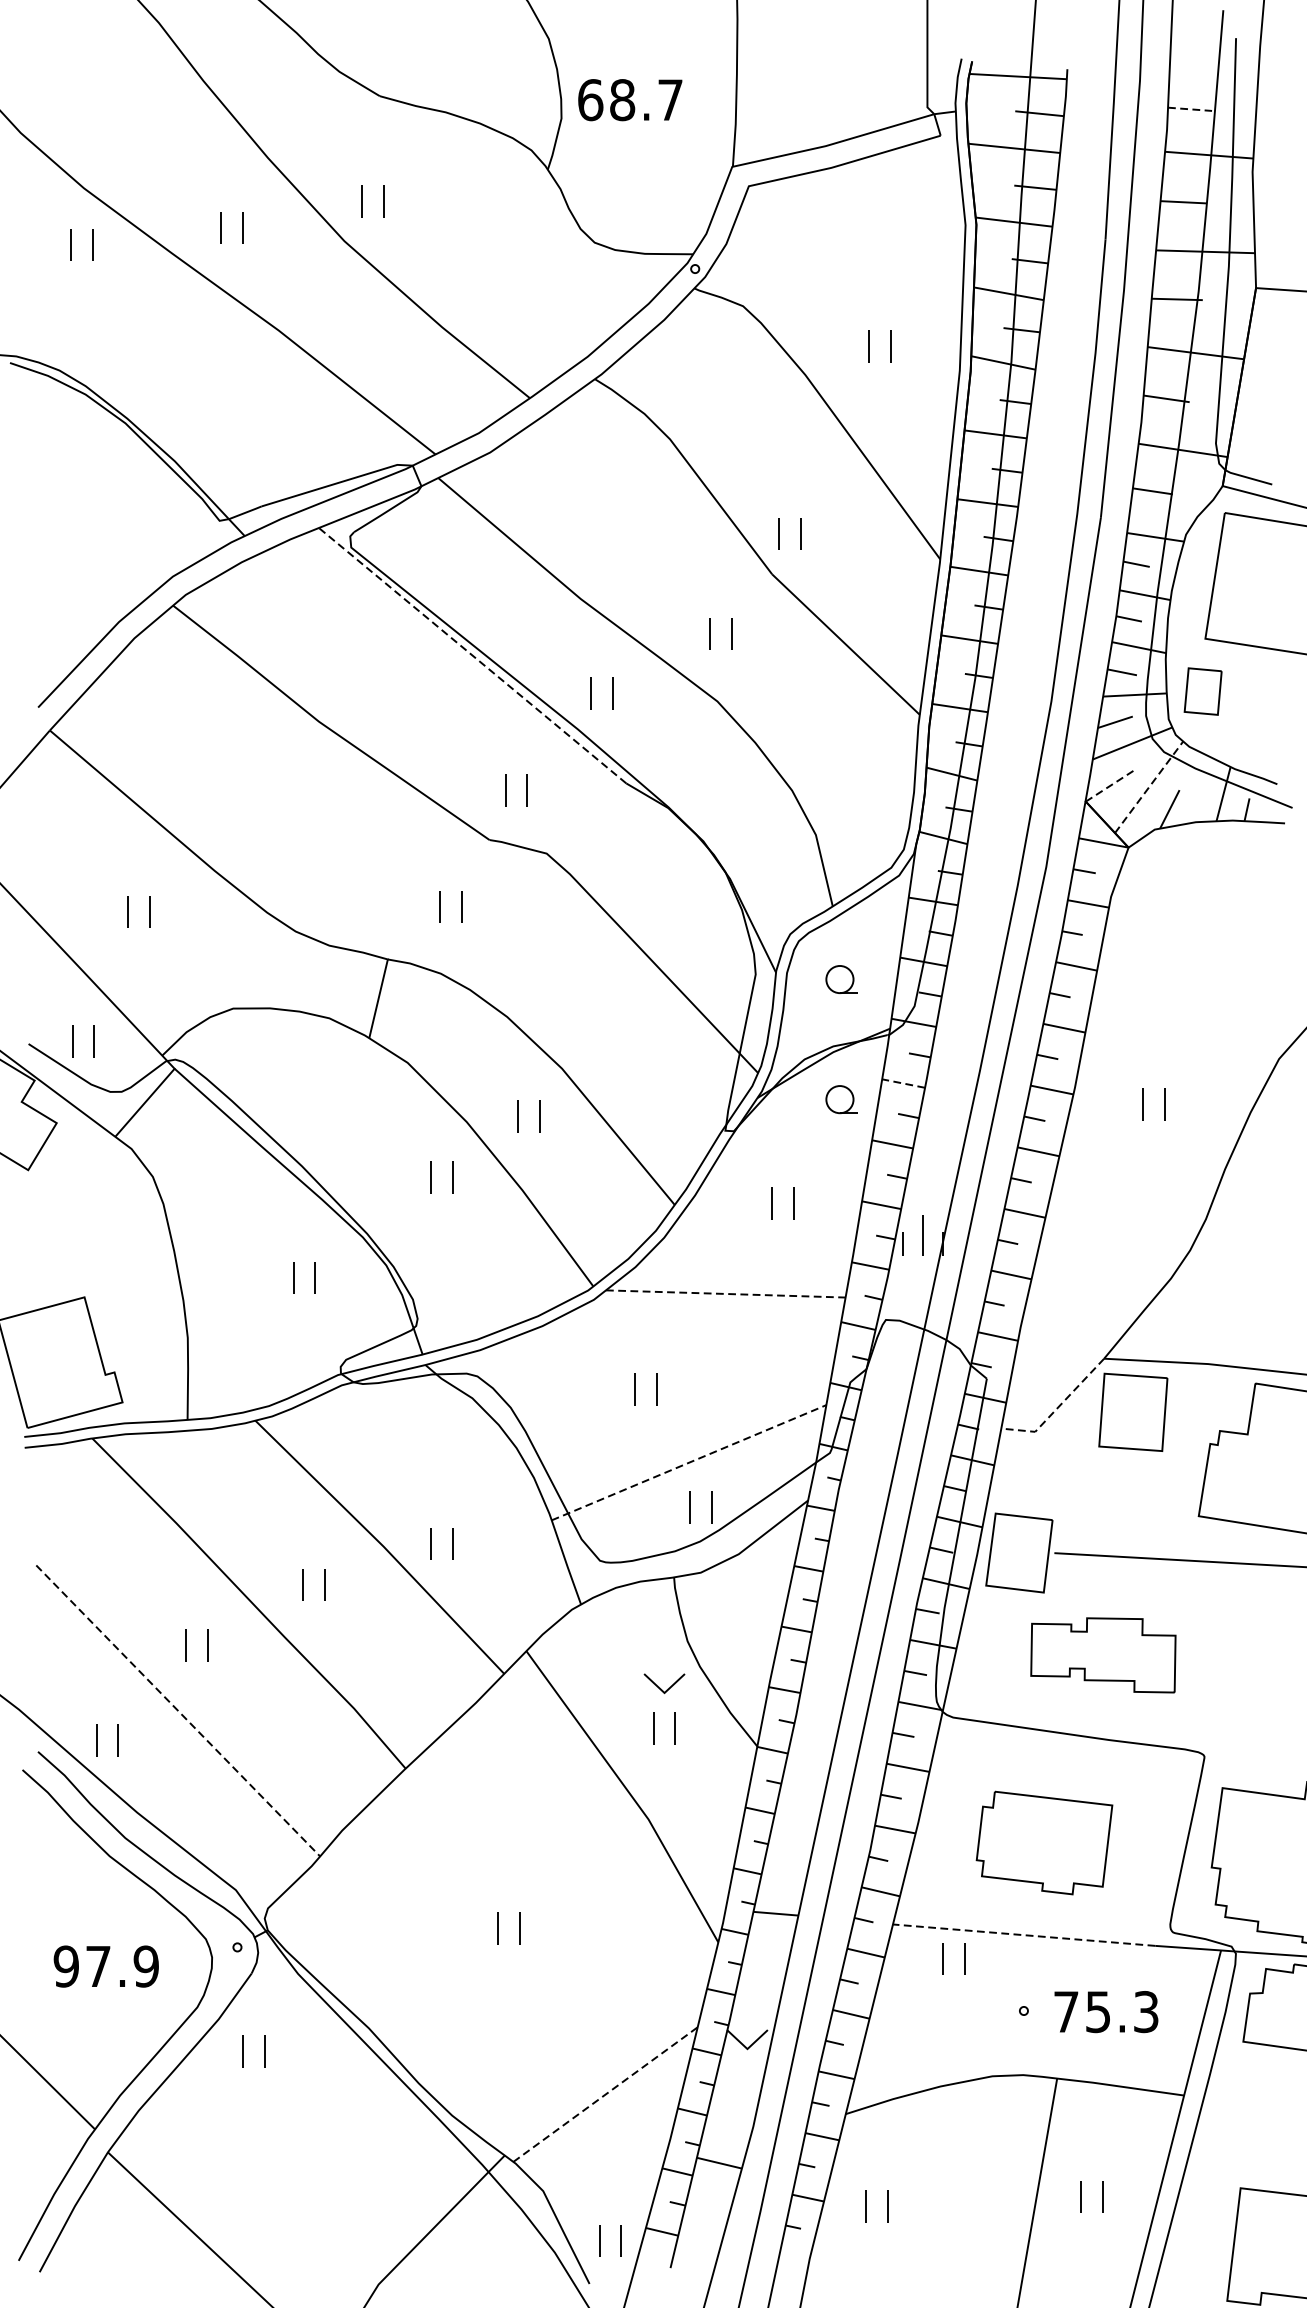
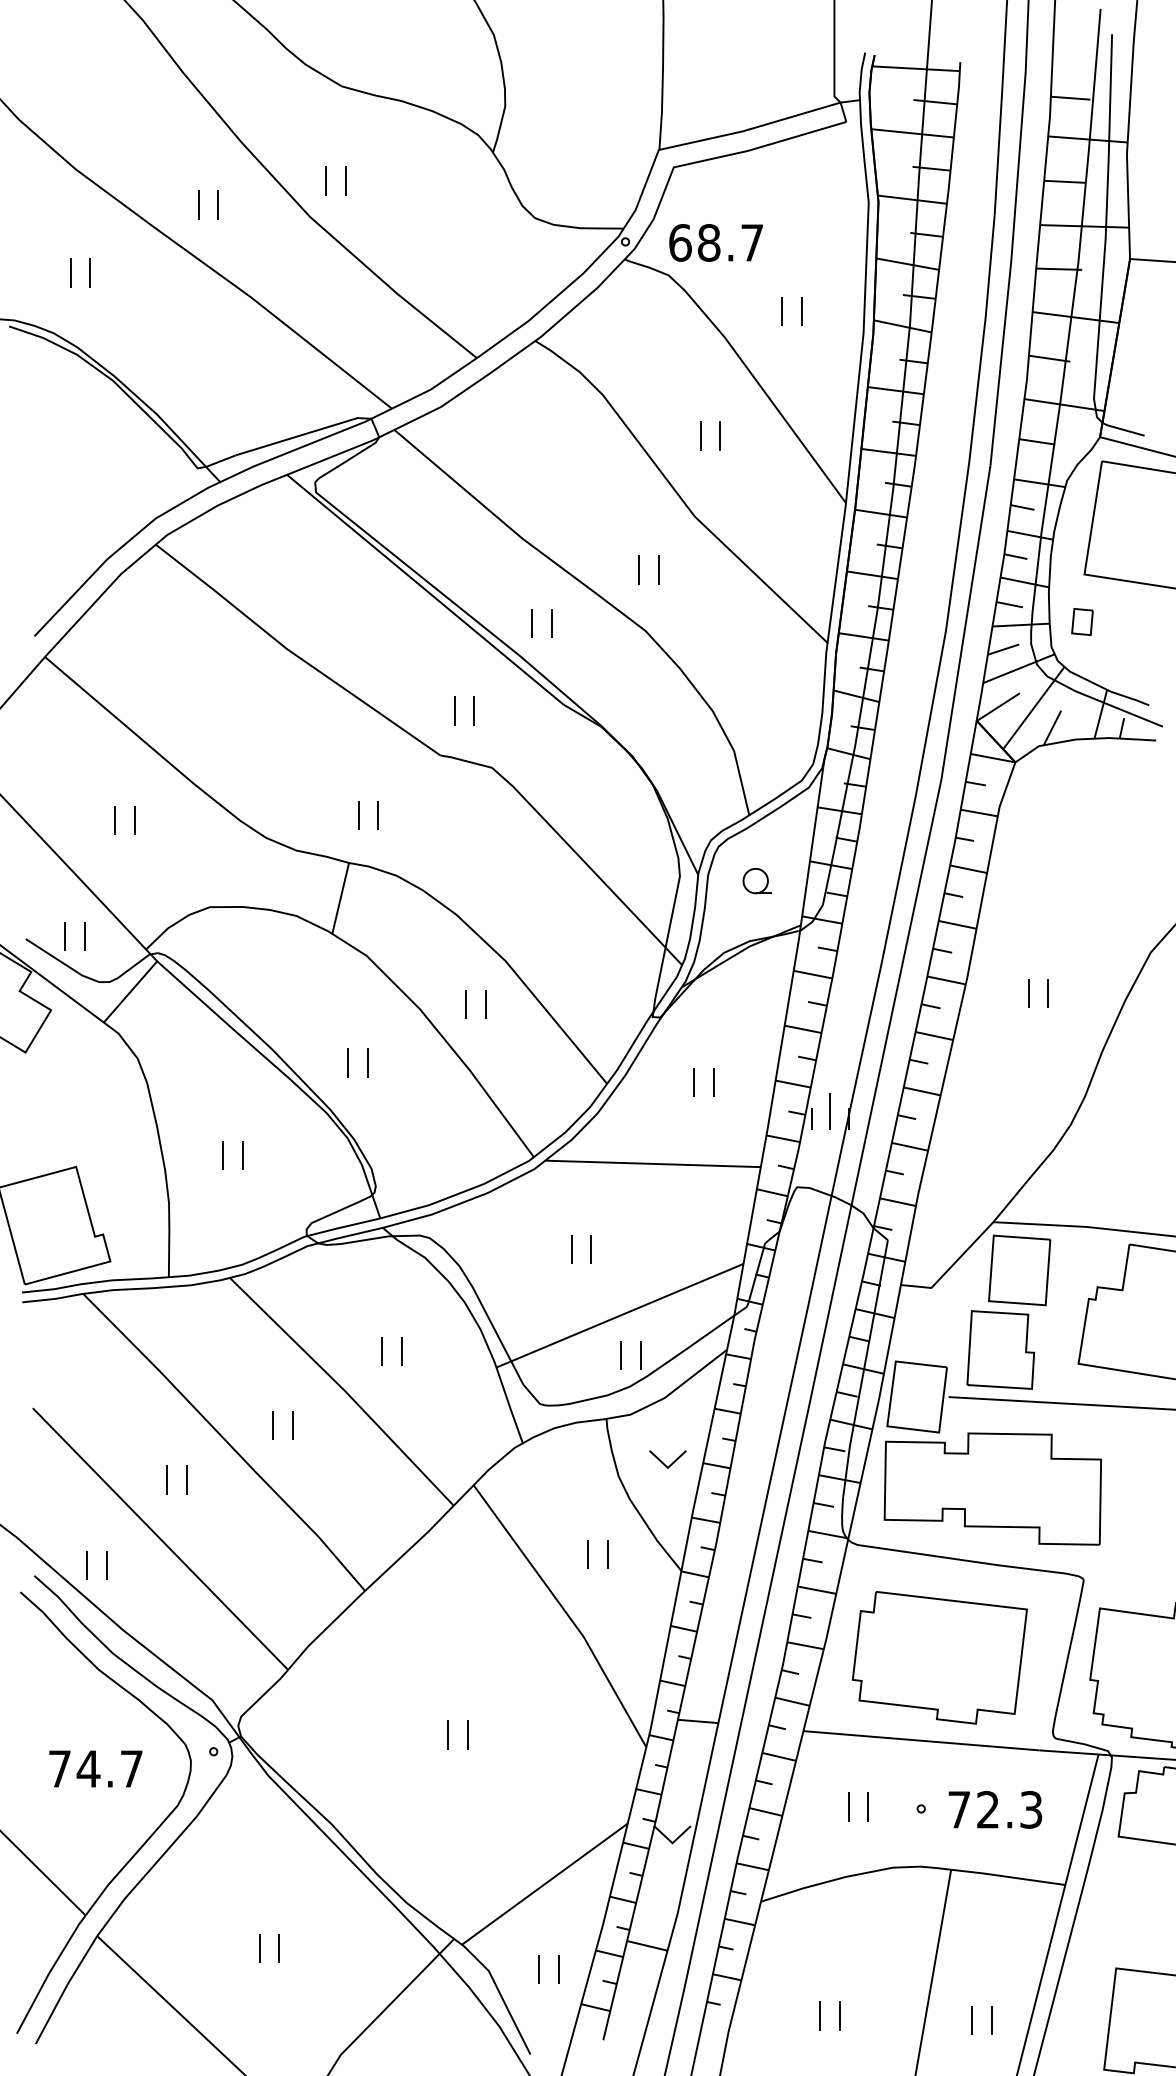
text: (629, 99) -> (715, 242), moved
line: (1189, 109) -> (1070, 98), dashed -> solid
part: (71, 244) -> (71, 272), moved
part: (779, 533) -> (701, 435), moved
line: (471, 655) -> (424, 589), dashed -> solid
part: (1203, 691) -> (1082, 621), size x0.62
line: (1109, 786) -> (998, 707), dashed -> solid
line: (1149, 786) -> (1034, 707), dashed -> solid
part: (440, 906) -> (359, 815), moved
line: (904, 1083) -> (813, 974), dashed -> solid
part: (840, 1100) -> (756, 989), removed
part: (431, 1176) -> (348, 1062), moved
part: (293, 1277) -> (223, 1155), moved
line: (726, 1293) -> (653, 1163), dashed -> solid
line: (1057, 1409) -> (951, 1267), dashed -> solid
line: (688, 1462) -> (619, 1315), dashed -> solid
part: (1112, 1500) -> (1000, 1349), added
part: (431, 1543) -> (382, 1351), moved
part: (1103, 1654) -> (992, 1488), size x1.67
part: (664, 1683) -> (667, 1459), moved
line: (178, 1711) -> (160, 1539), dashed -> solid
part: (1044, 1842) -> (939, 1657), size x1.43
line: (1023, 1934) -> (920, 1740), dashed -> solid
part: (944, 1958) -> (849, 1806), moved
text: (106, 1966) -> (95, 1768), 97.9 -> 74.7
text: (1097, 2011) -> (987, 1809), 75.3 -> 72.3
part: (243, 2051) -> (260, 1948), moved
line: (605, 2094) -> (544, 1884), dashed -> solid
part: (1080, 2197) -> (972, 2020), moved
part: (866, 2206) -> (820, 2015), moved
part: (599, 2240) -> (539, 1969), moved

